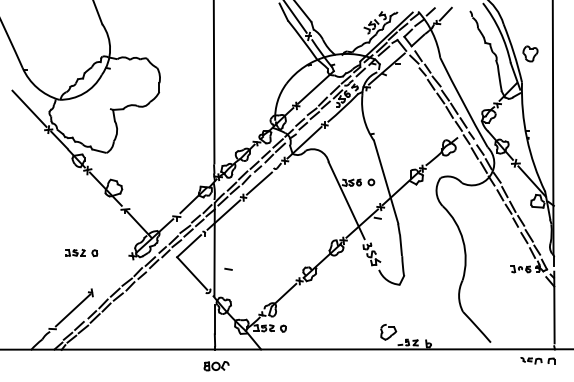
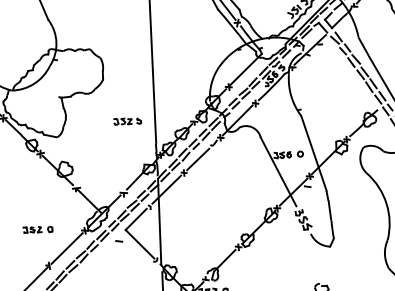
part: (183, 138) -> (126, 121), added
line: (228, 268) -> (119, 240), moved
line: (112, 274) -> (67, 248), added

